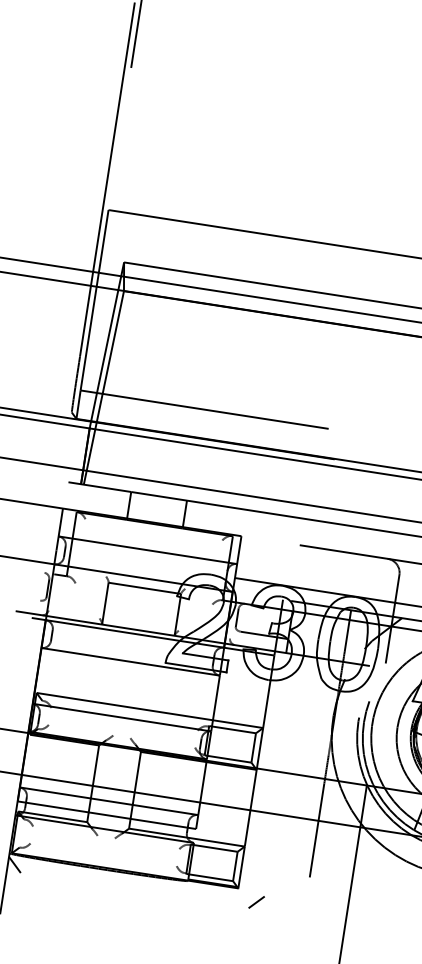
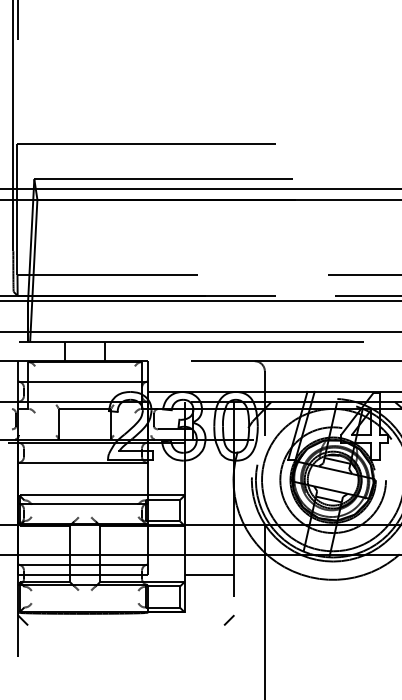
line: (280, 841) -> (209, 574), added
line: (255, 901) -> (228, 619), moved

